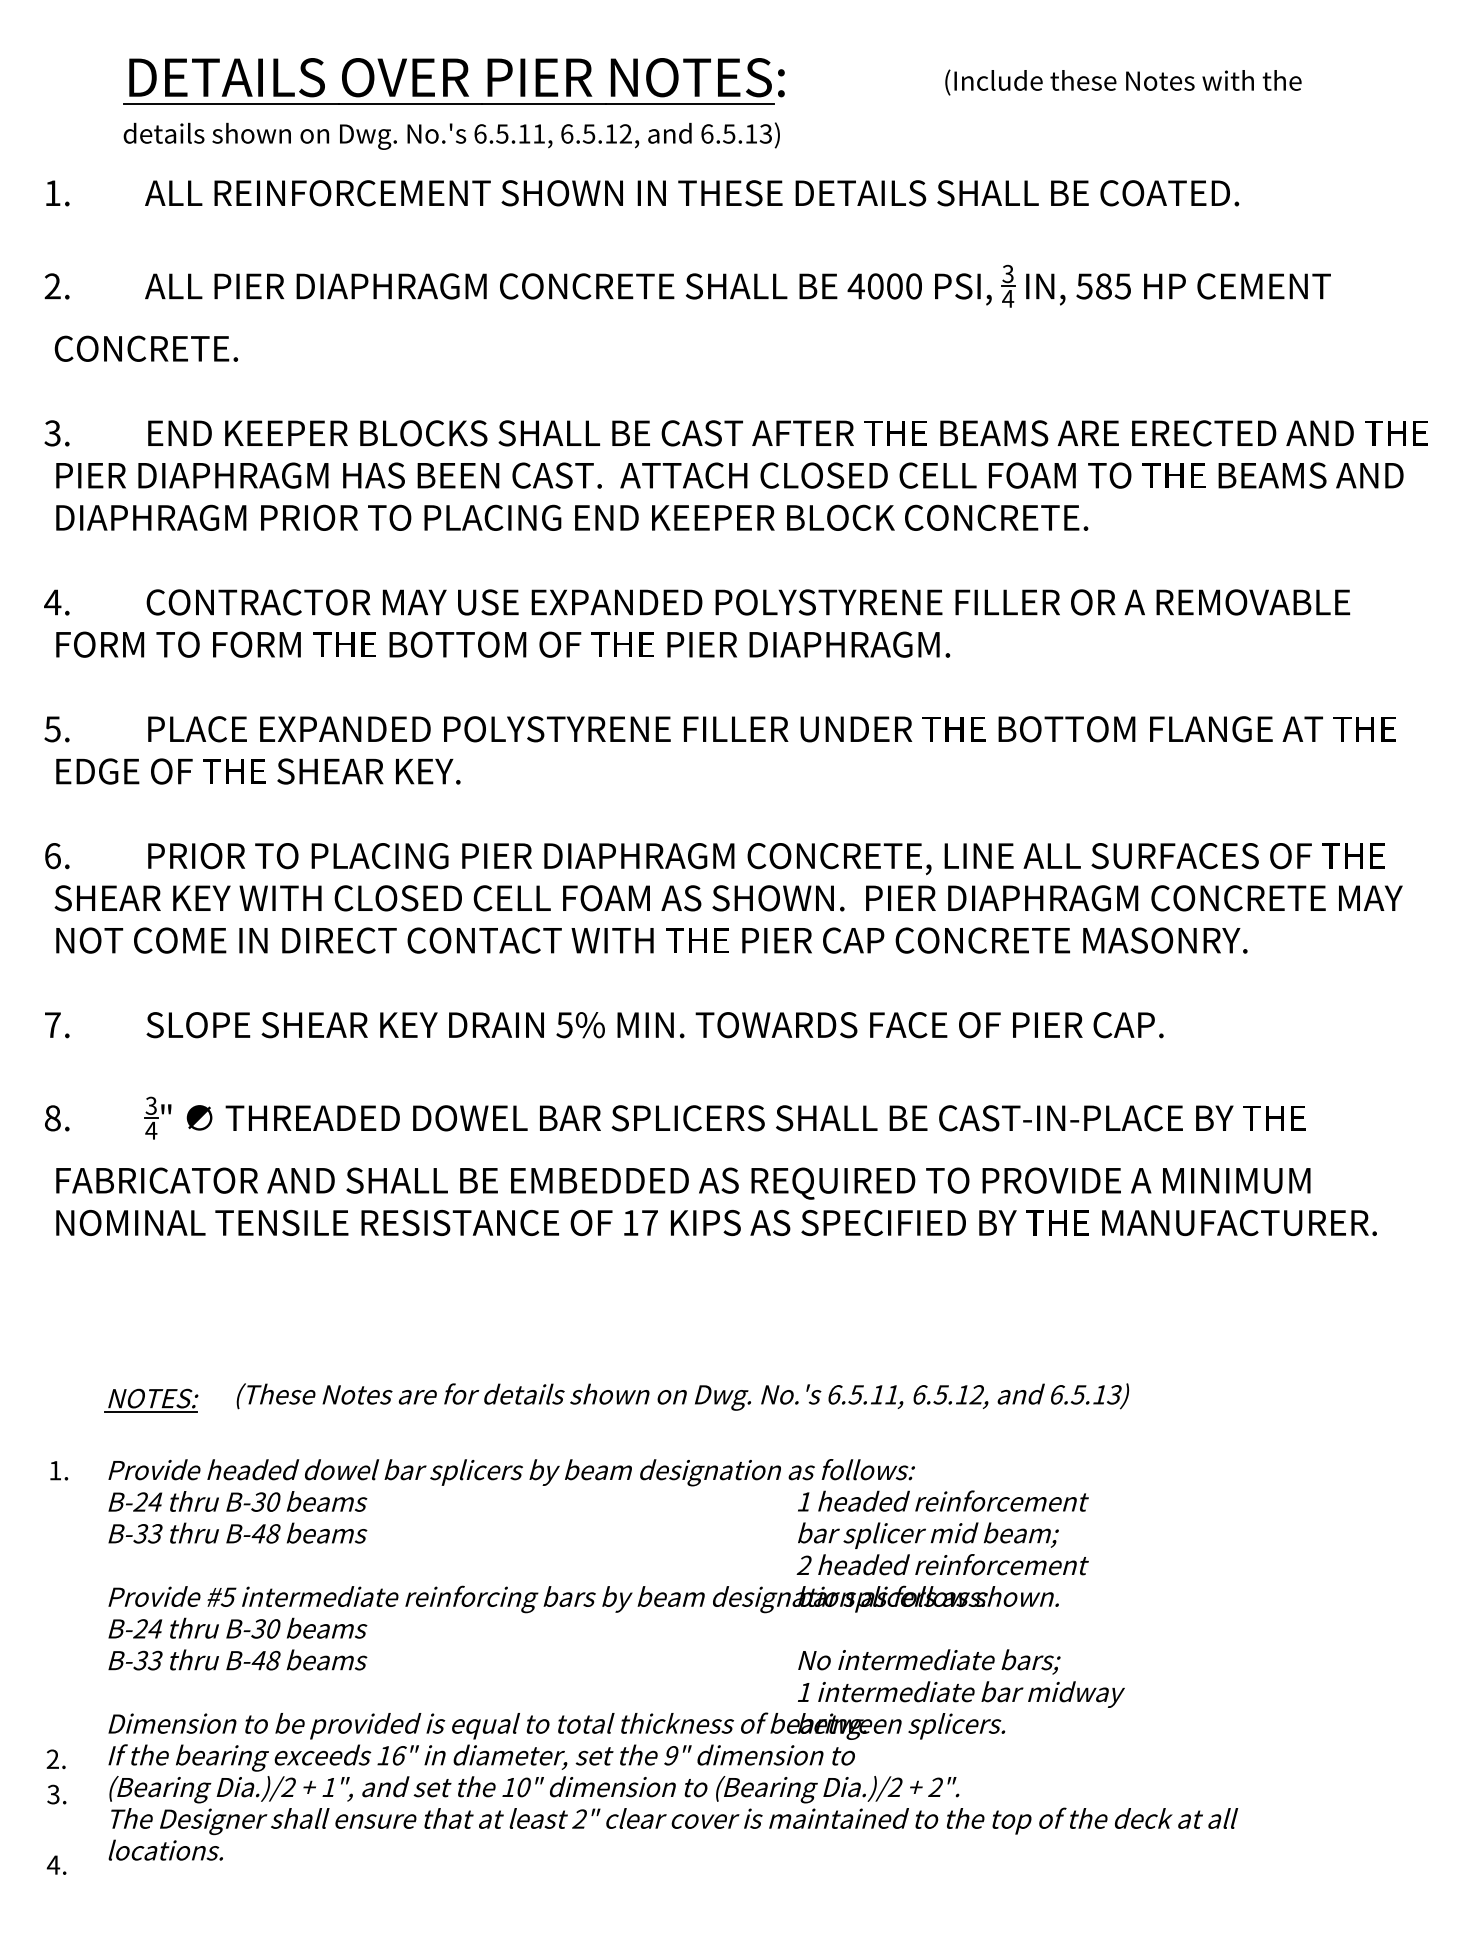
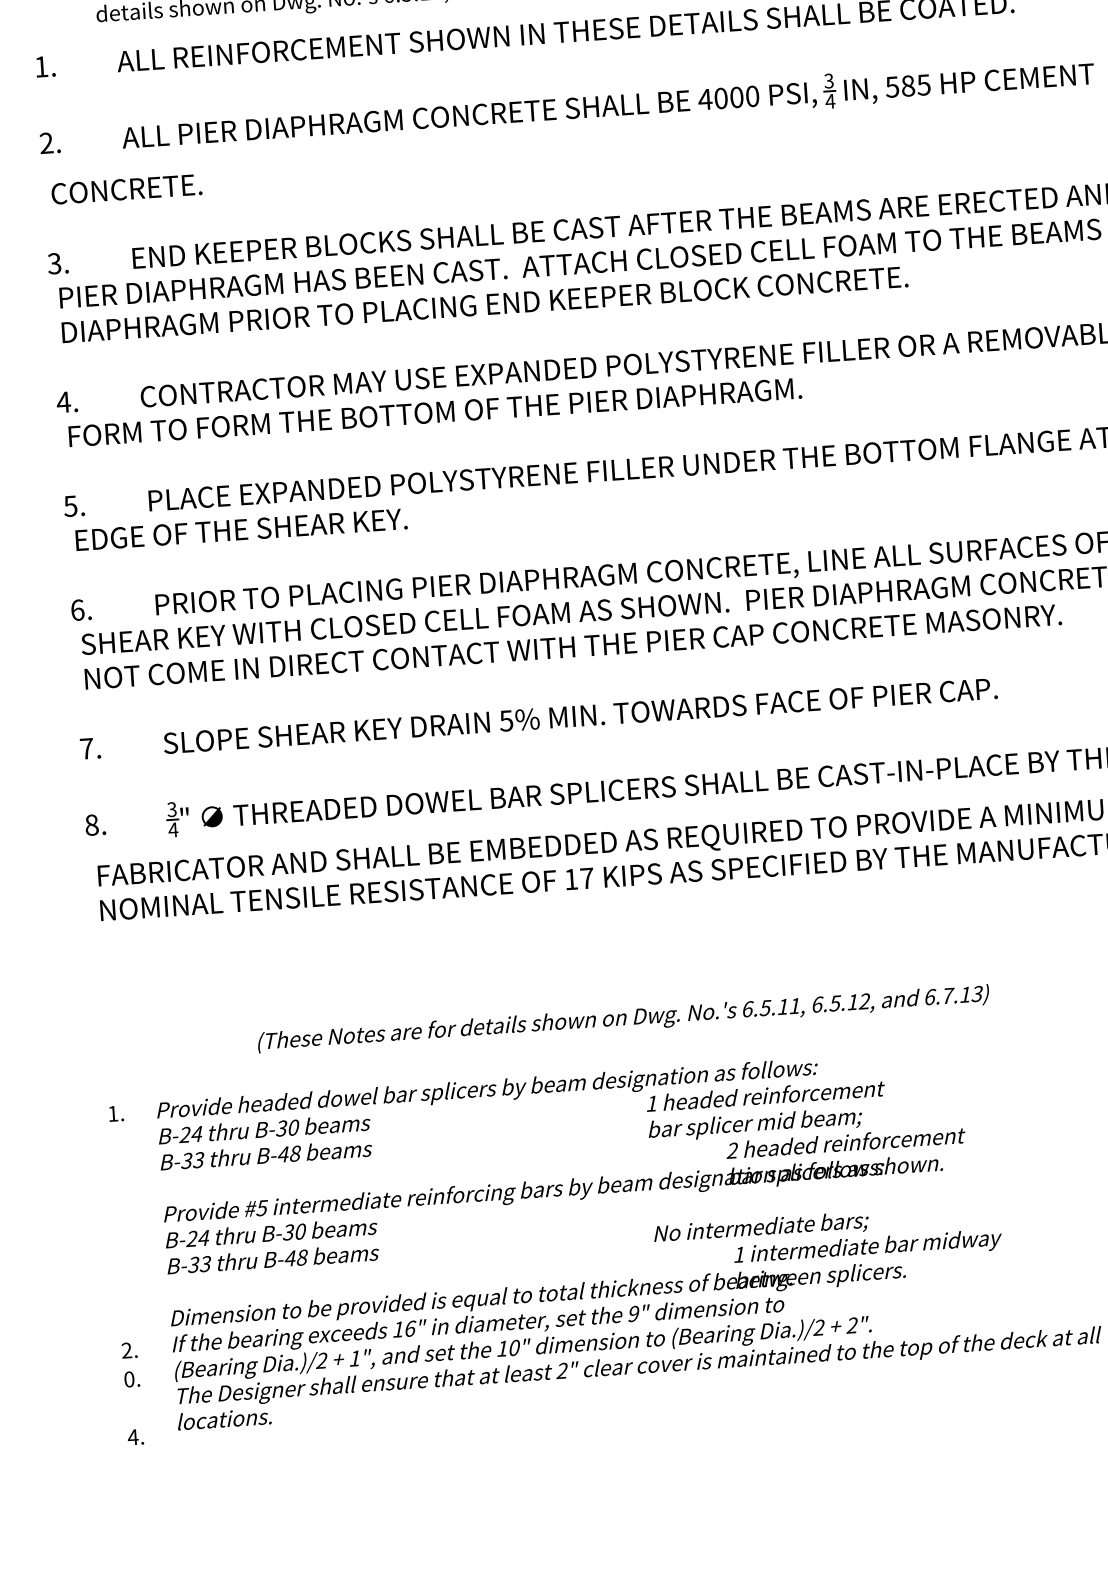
text: (1078, 1394) -> (947, 995), 6.5.13) -> 6.7.13)
part: (151, 1400) -> (188, 1051), removed
text: (943, 1519) -> (766, 1110), moved
text: (929, 1661) -> (761, 1227), moved
text: (53, 1794) -> (129, 1379), 3. -> 0.

